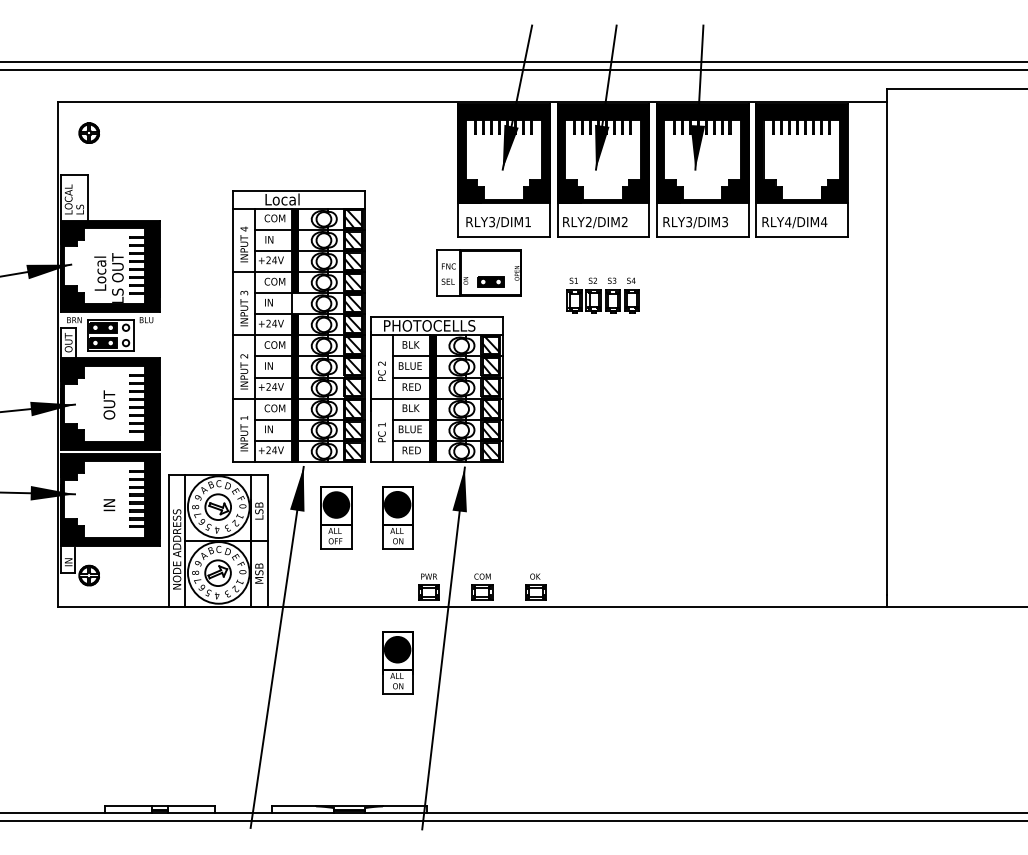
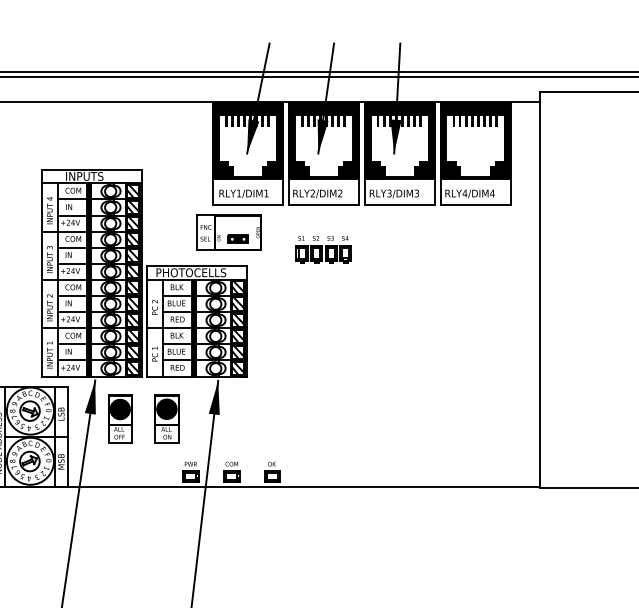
text: (290, 199) -> (85, 176), Local -> INPUTS
text: (491, 222) -> (238, 193), RLY3/DIM1 -> RLY1/DIM1
fill: (295, 303) -> (88, 255), added
part: (397, 662) -> (166, 529), removed

